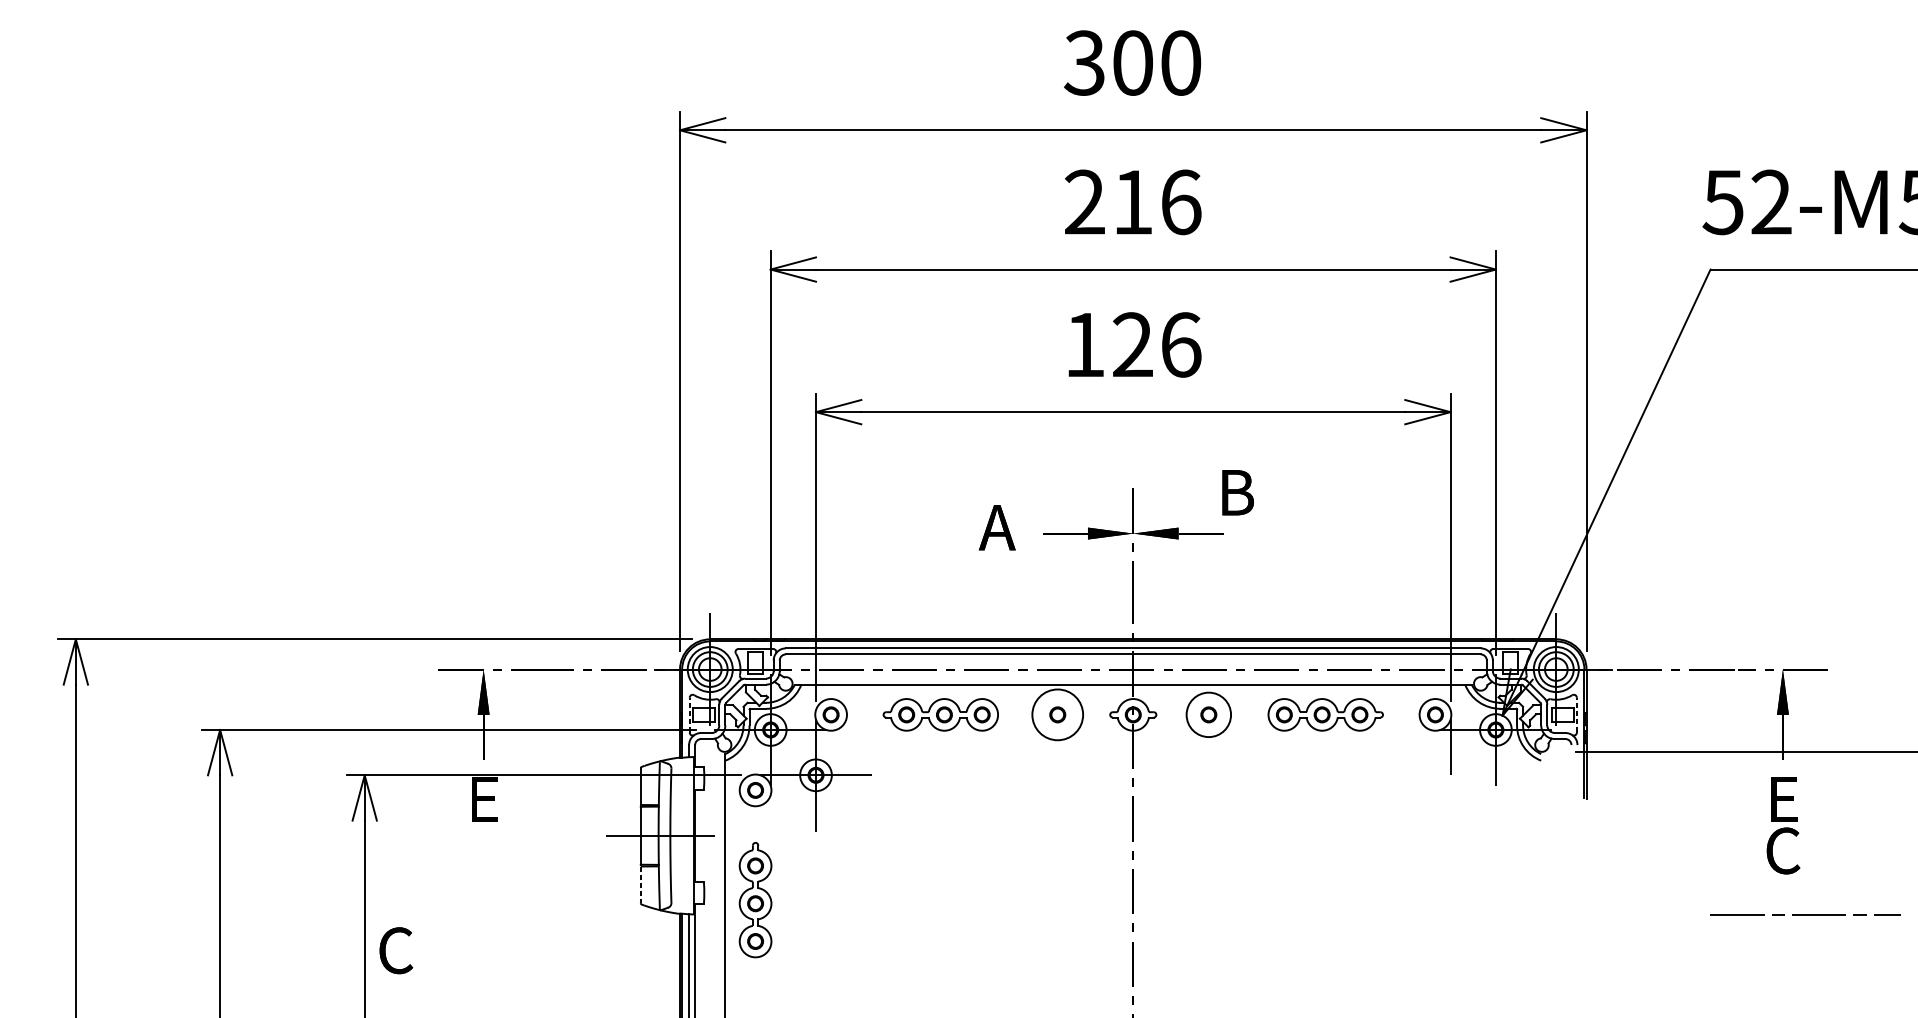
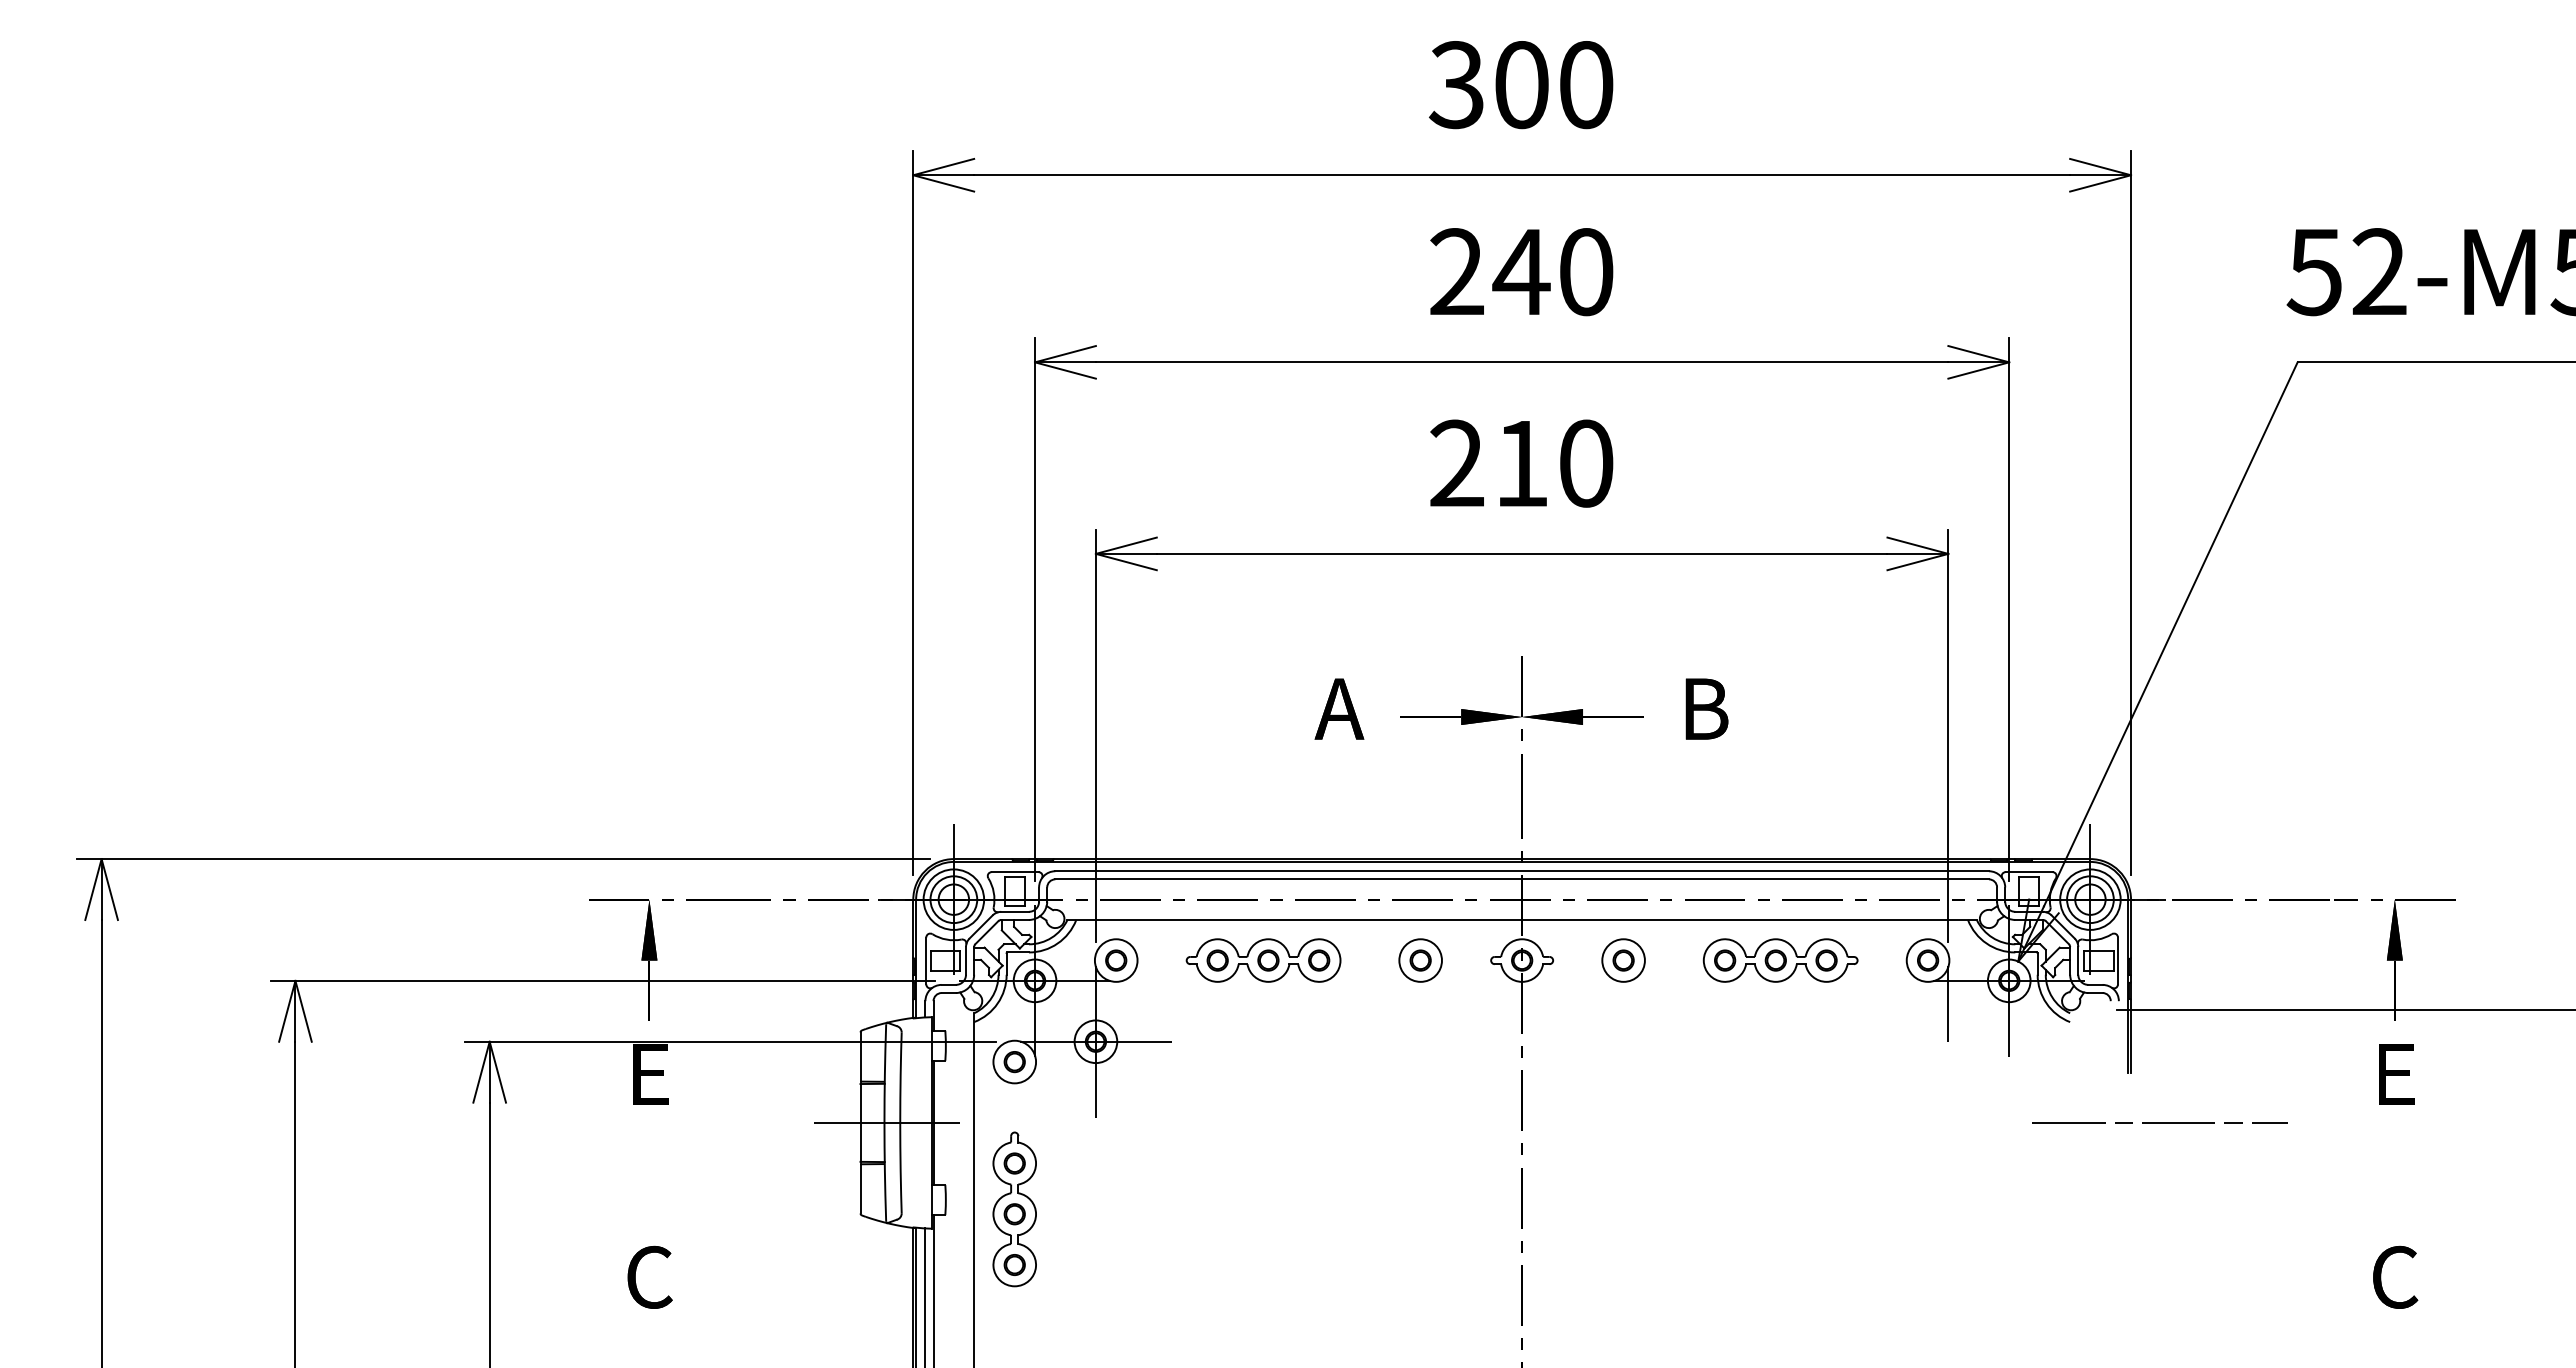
text: (1155, 202) -> (1552, 272), 216 -> 240
text: (1132, 344) -> (1521, 463), 126 -> 210
text: (1237, 492) -> (1706, 708), moved
line: (689, 714) -> (926, 960), dashed -> solid
circle: (1057, 714) -> (1420, 960), size x0.62
circle: (1208, 714) -> (1623, 960), size x0.71
line: (1577, 714) -> (2118, 960), dashed -> solid
text: (1783, 850) -> (2395, 1276), moved
line: (640, 884) -> (860, 1188), dashed -> solid
line: (1805, 915) -> (2159, 1122), moved
text: (395, 950) -> (649, 1276), moved

